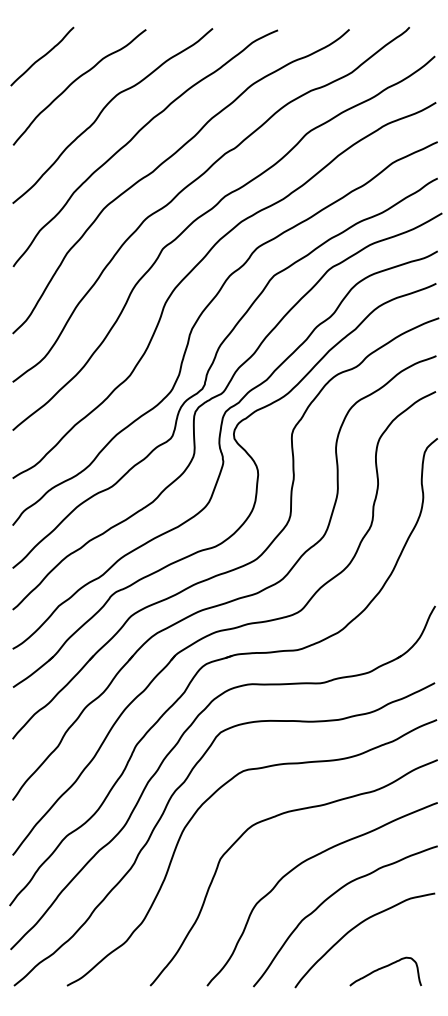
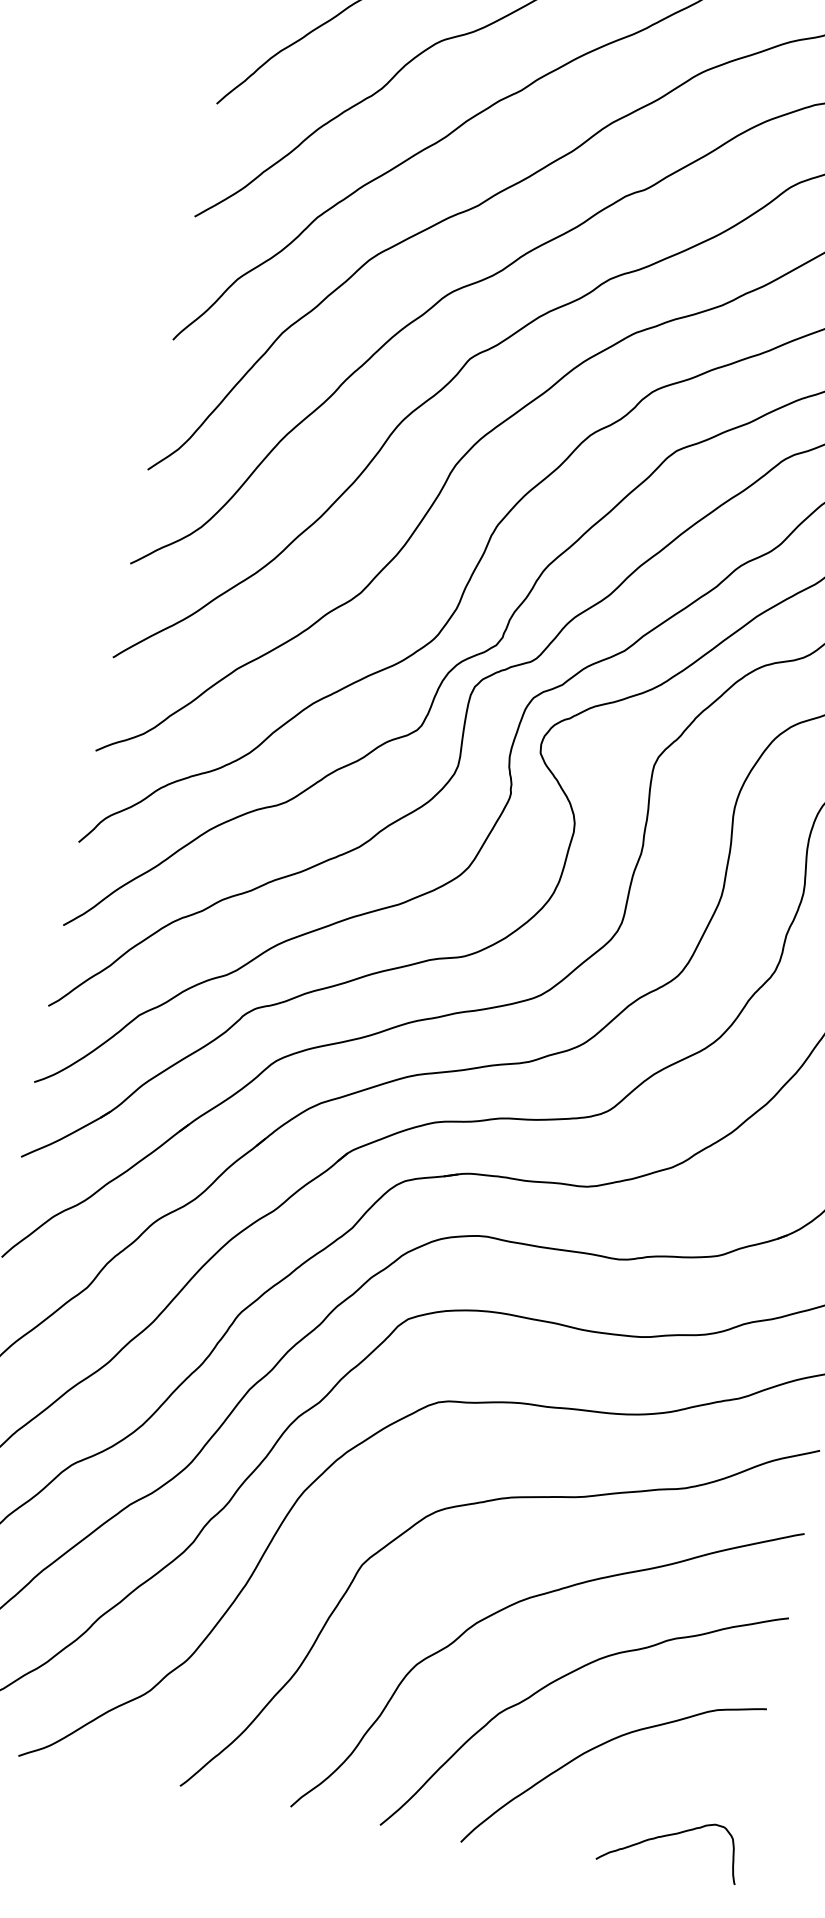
curve: (383, 968) -> (667, 1837), moved

